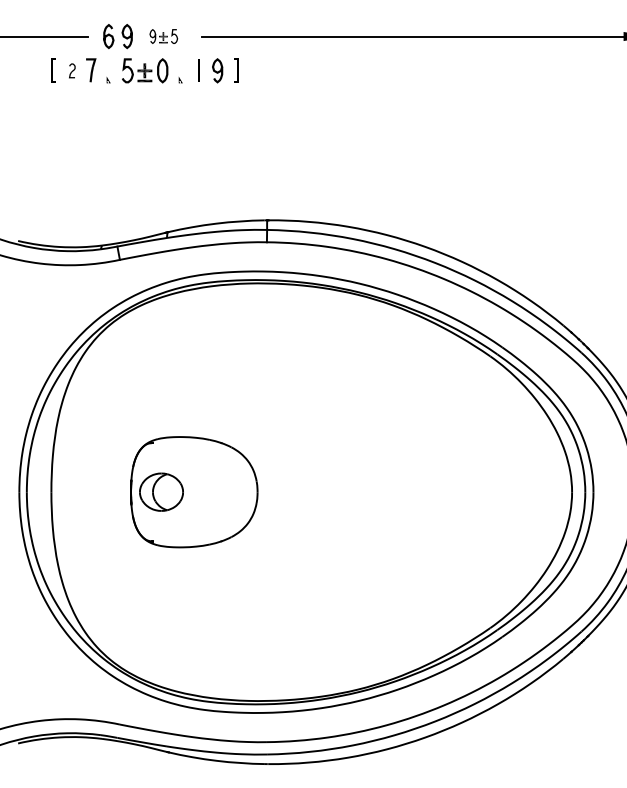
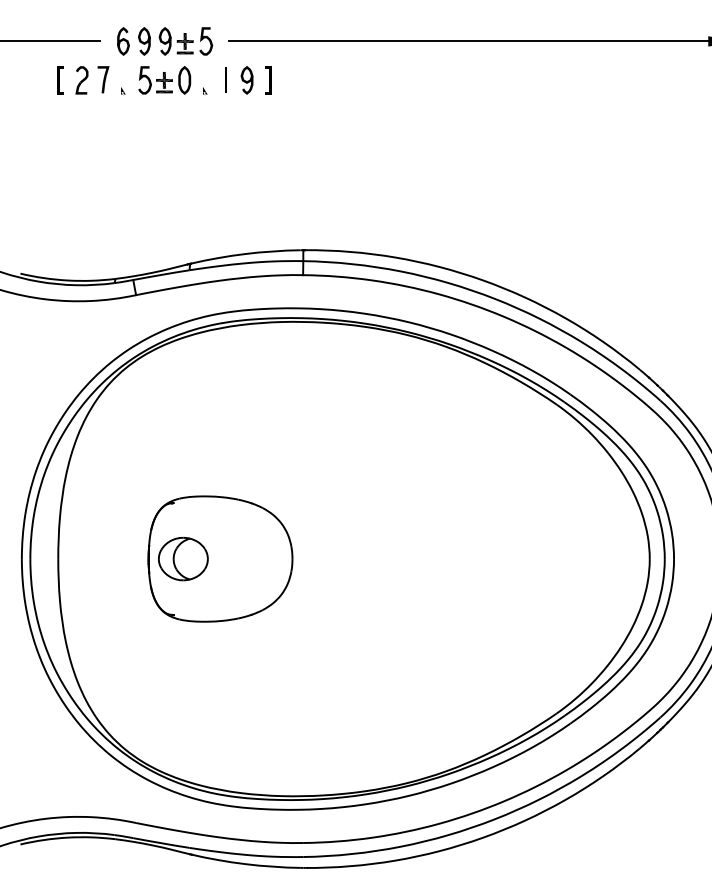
part: (163, 36) -> (185, 41), size x1.67
part: (71, 70) -> (81, 80), size x1.67

